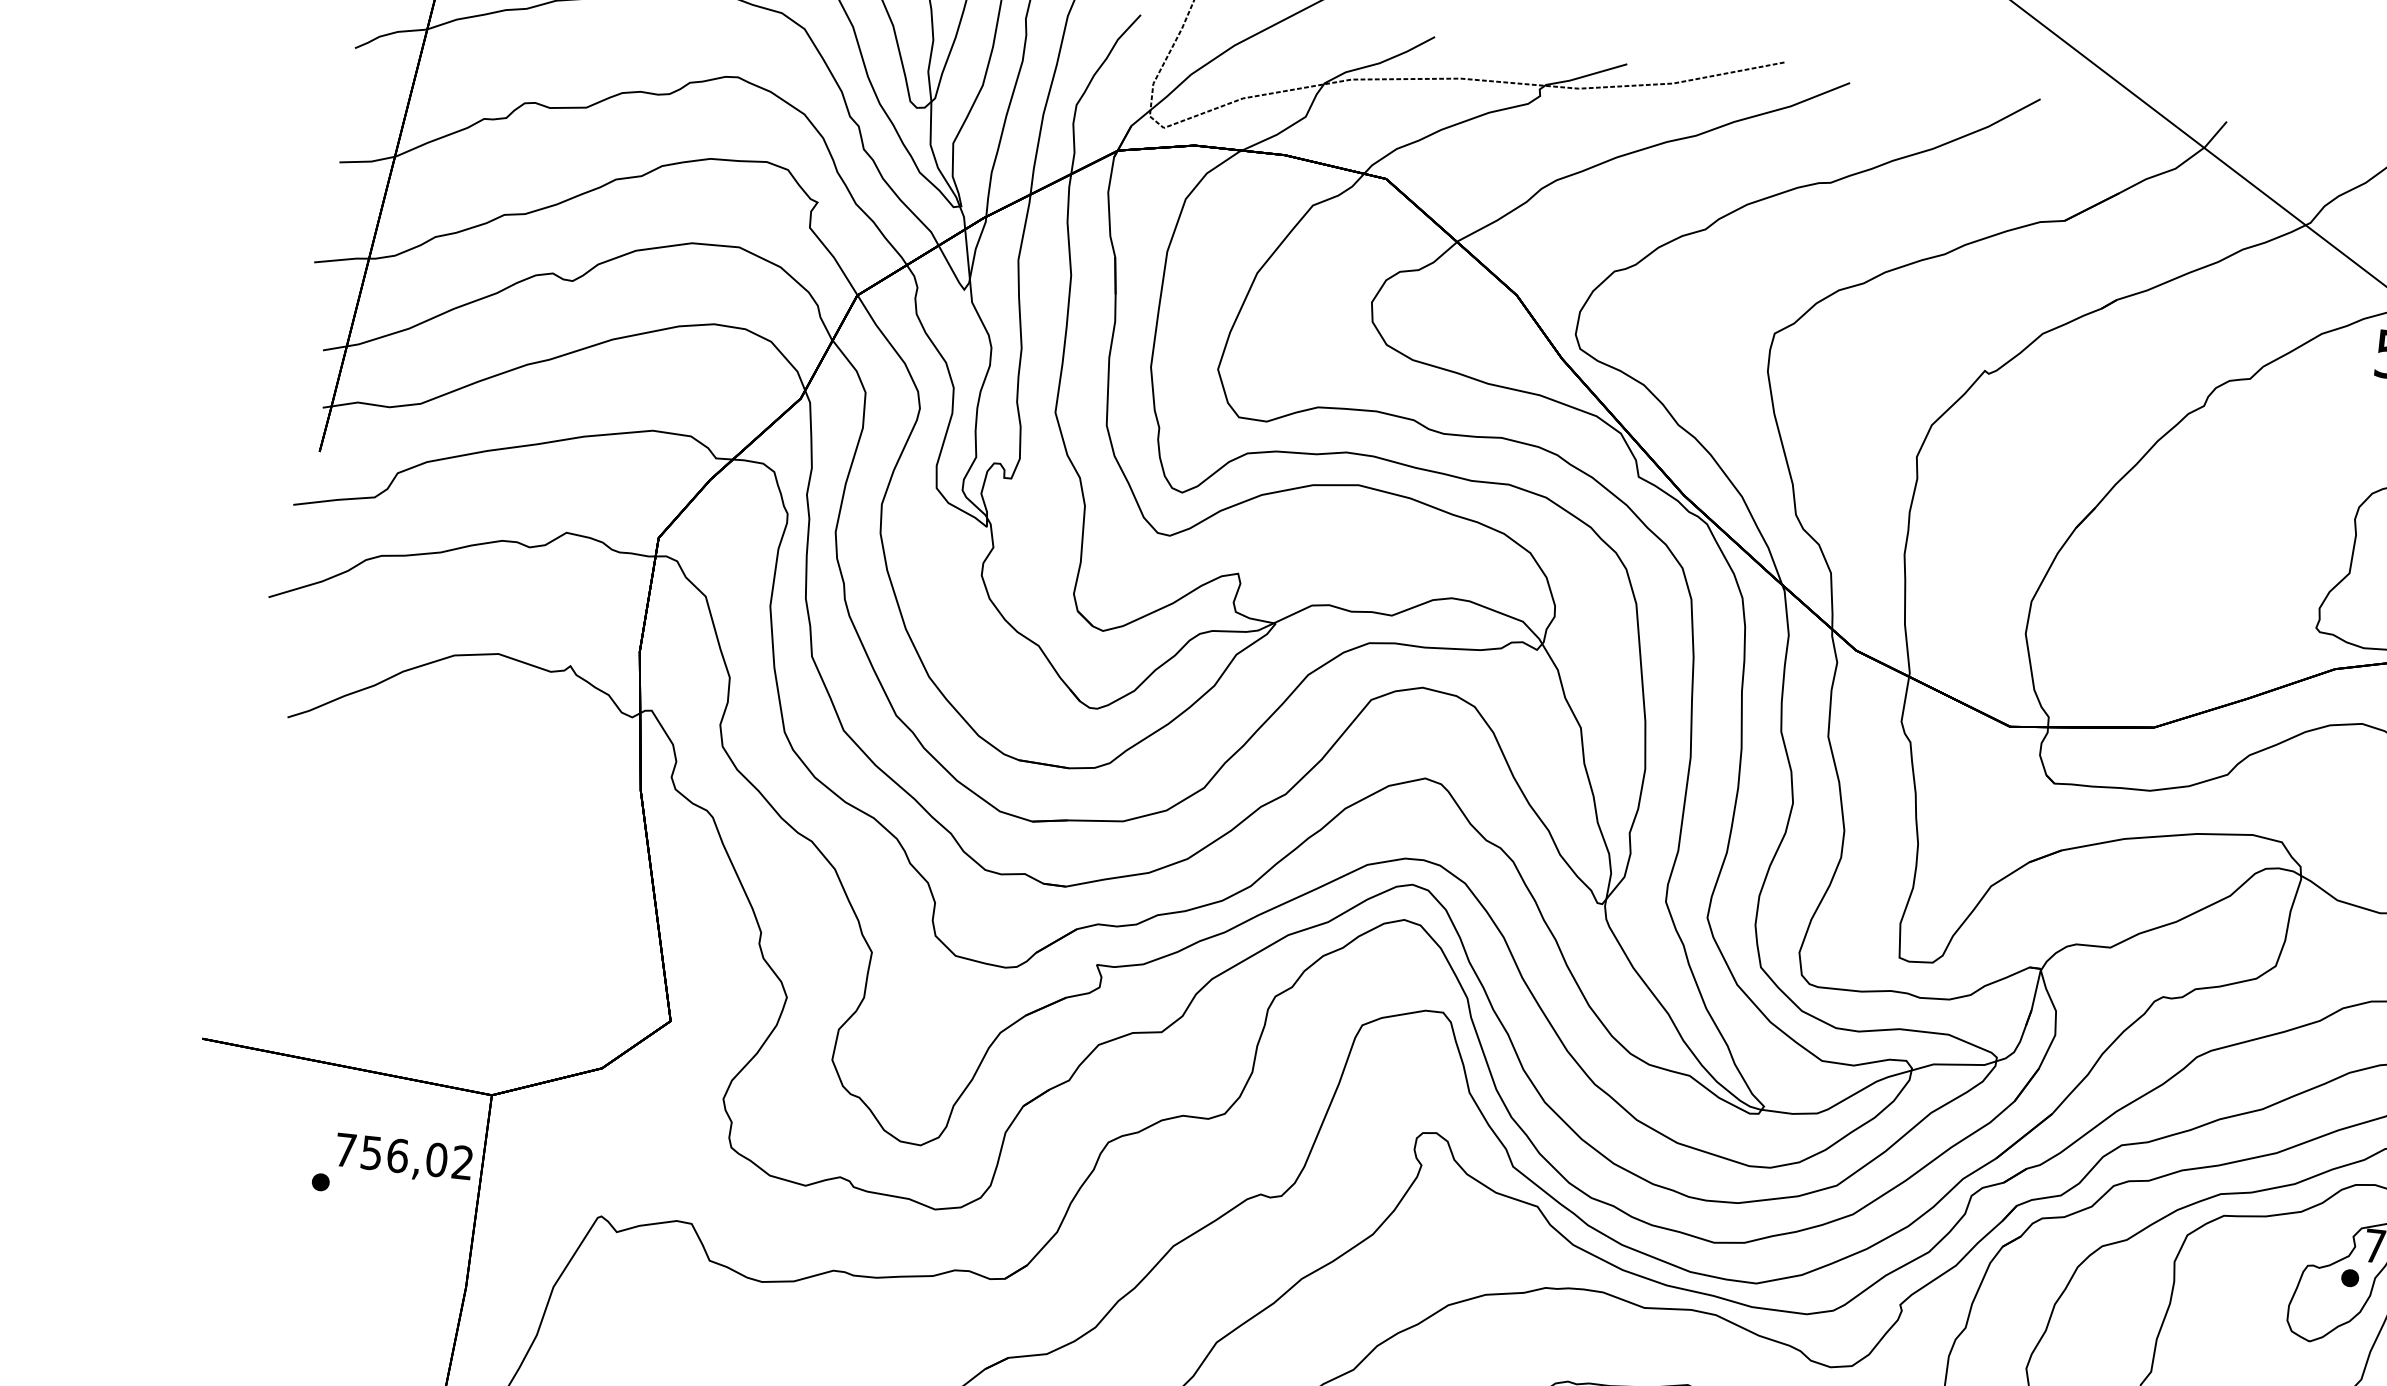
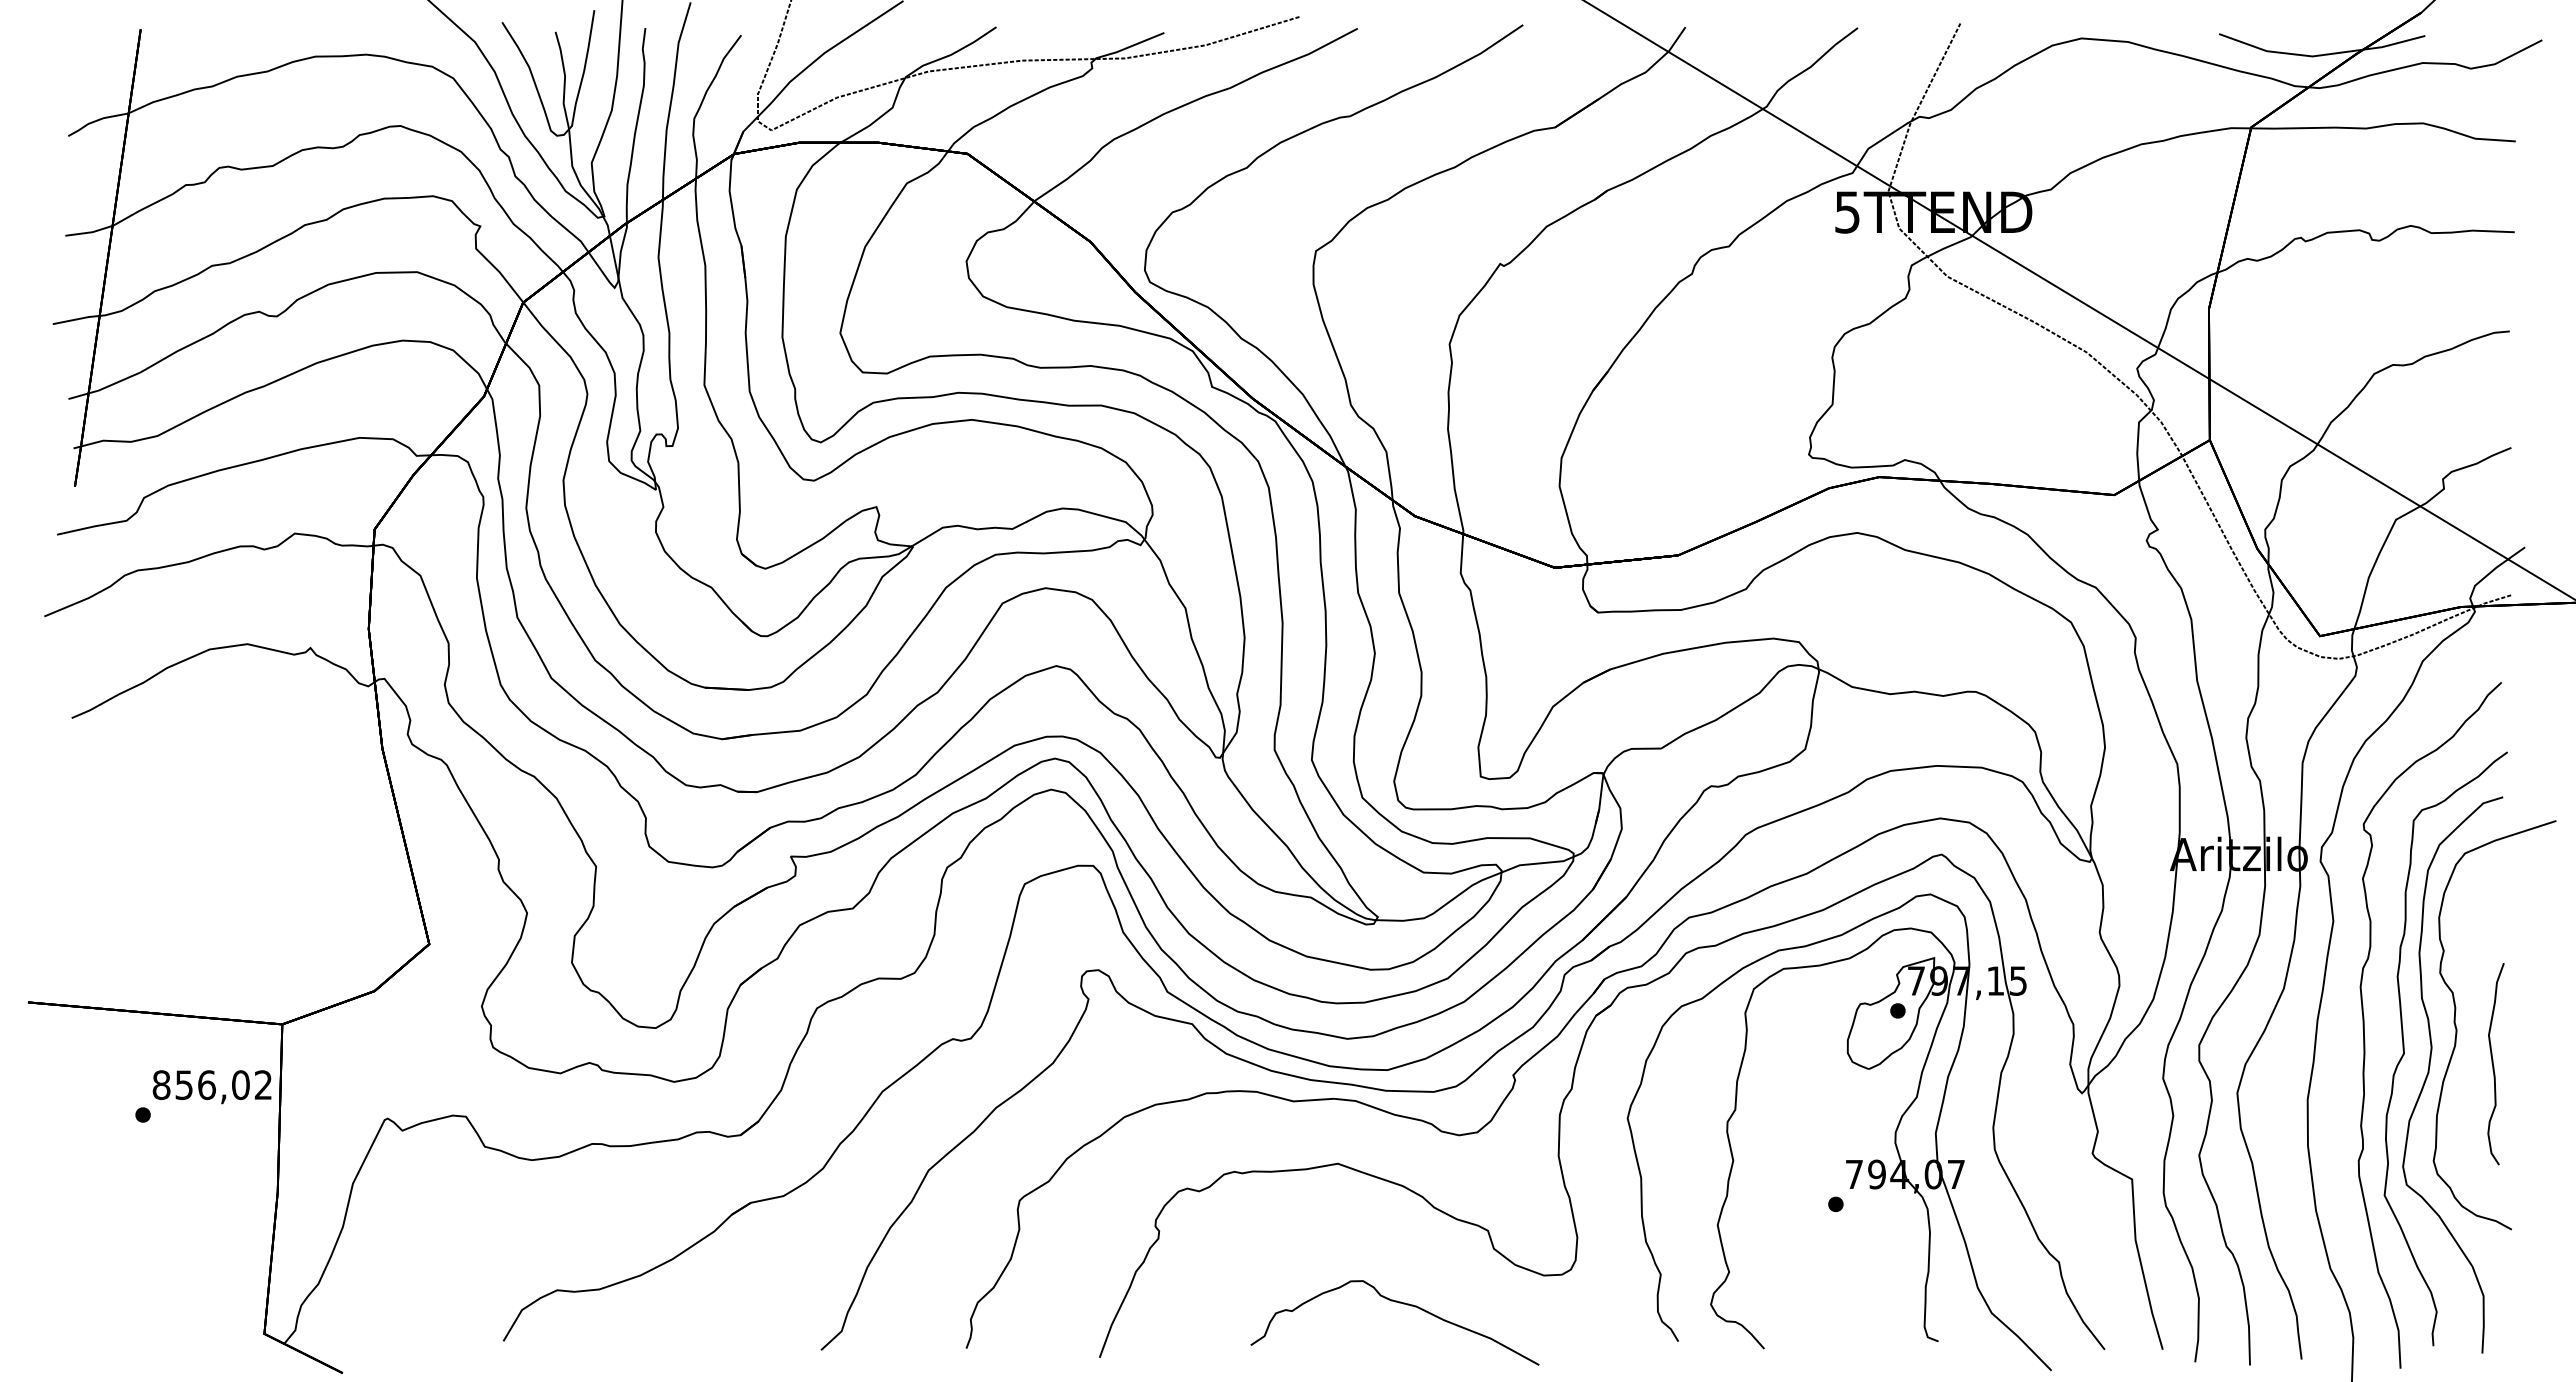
text: (345, 1150) -> (161, 1085), 756,02 -> 856,02

